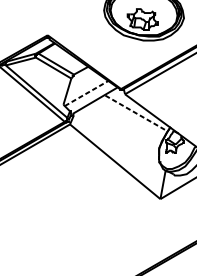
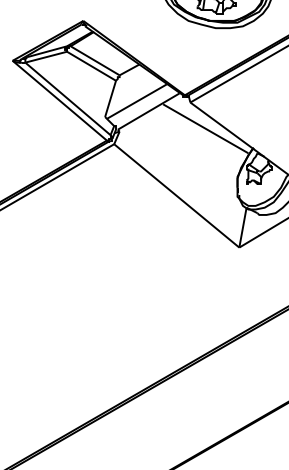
line: (86, 93) -> (136, 101), dashed -> solid
line: (136, 113) -> (206, 129), dashed -> solid

